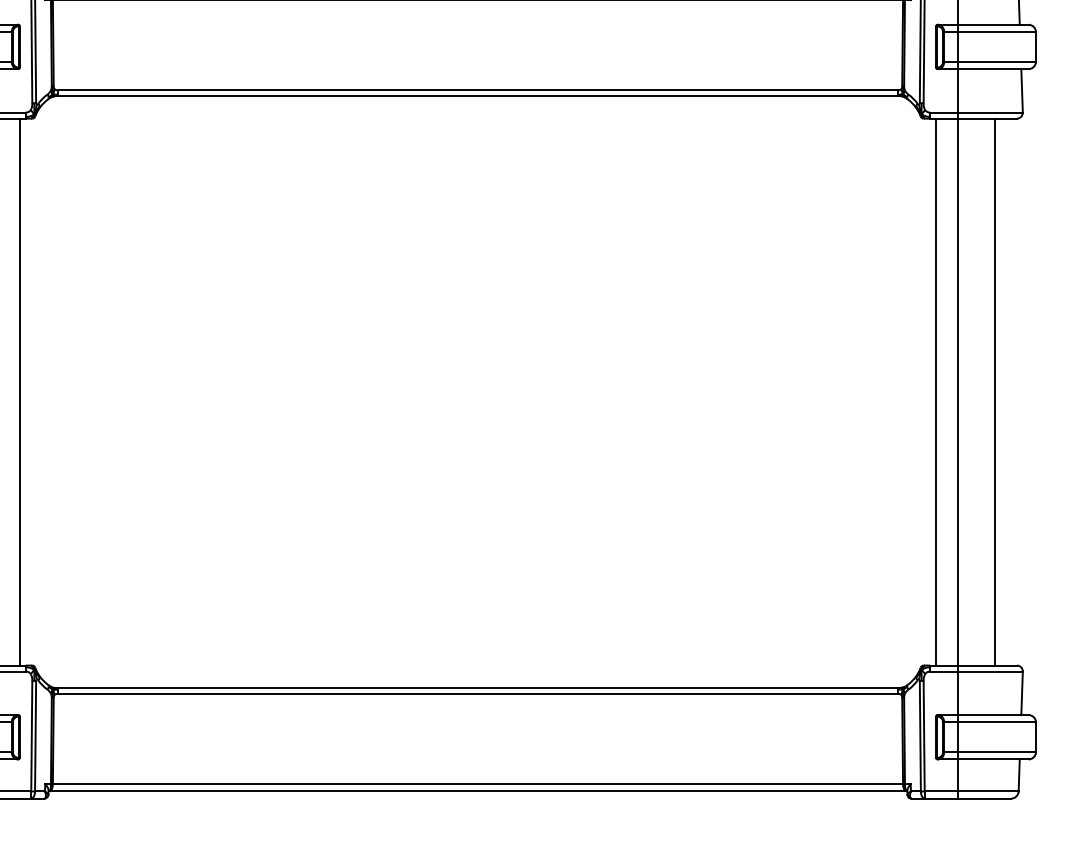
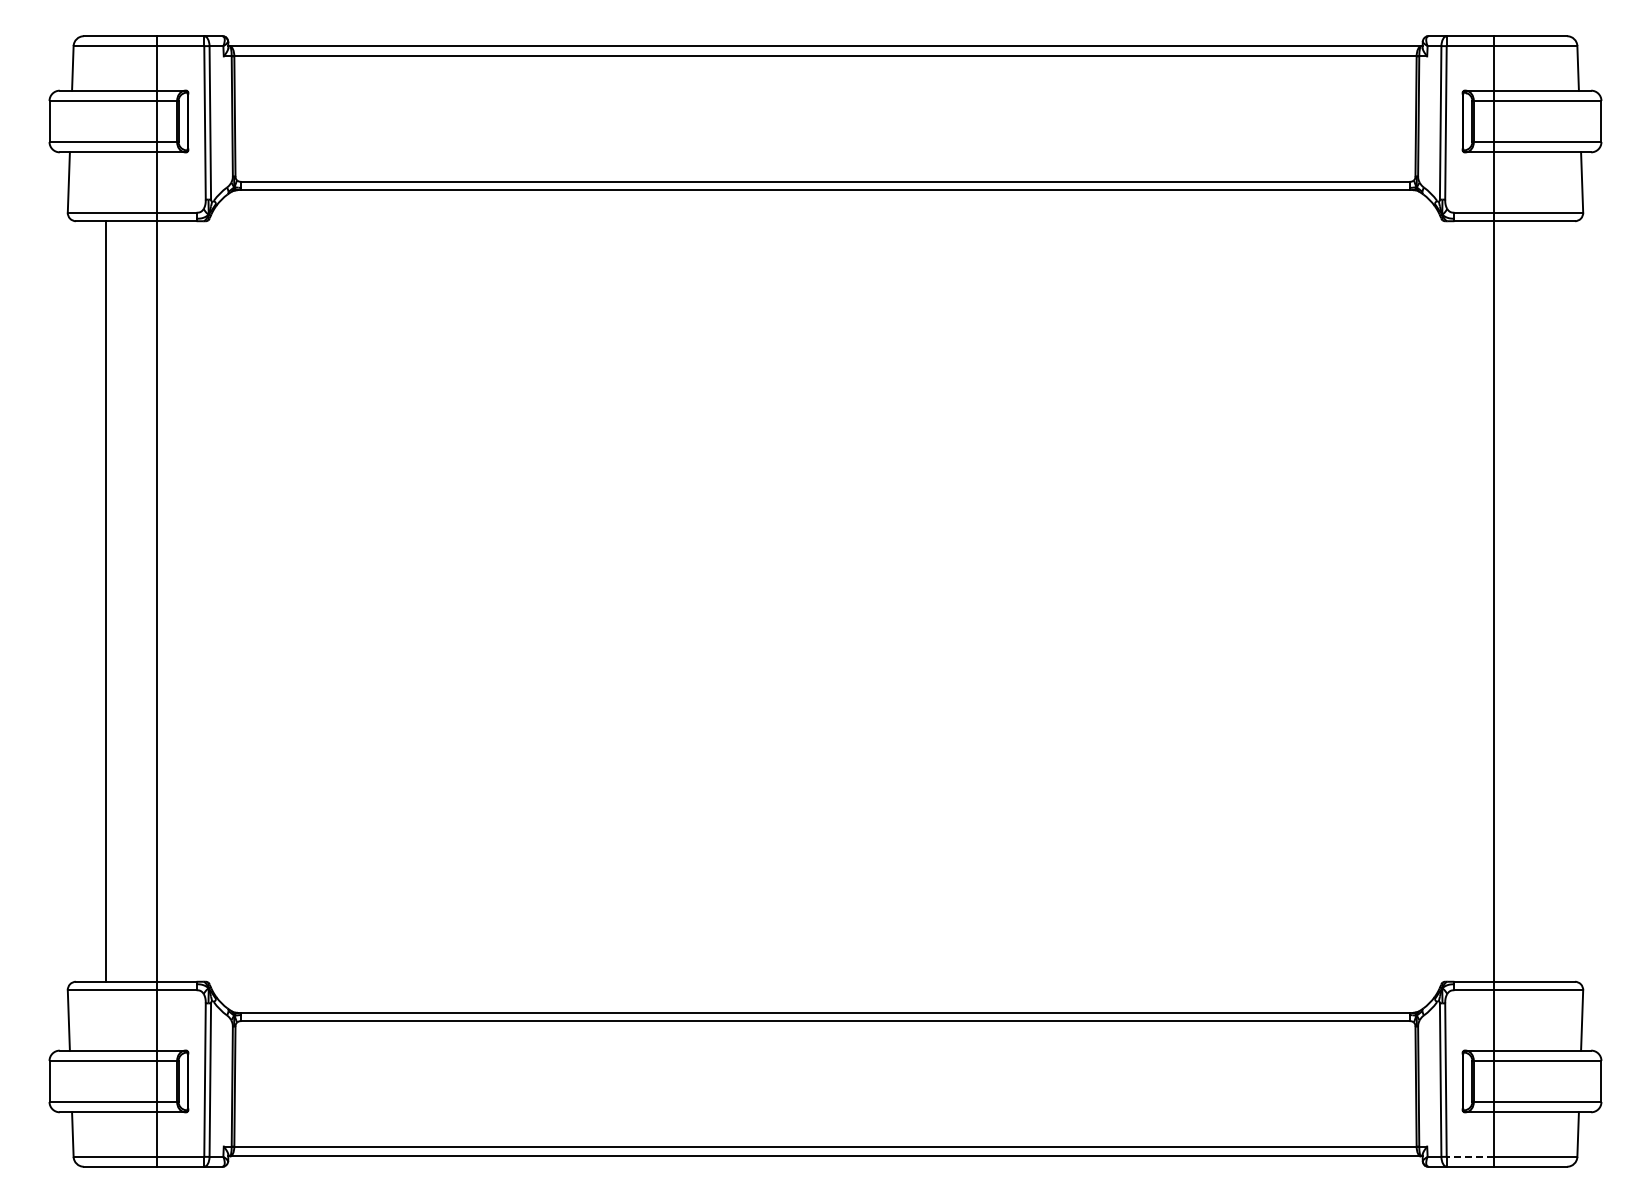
line: (19, 392) -> (188, 601), removed
line: (936, 392) -> (1462, 601), removed
line: (995, 392) -> (1544, 601), removed
line: (941, 791) -> (1469, 1156), solid -> dashed

